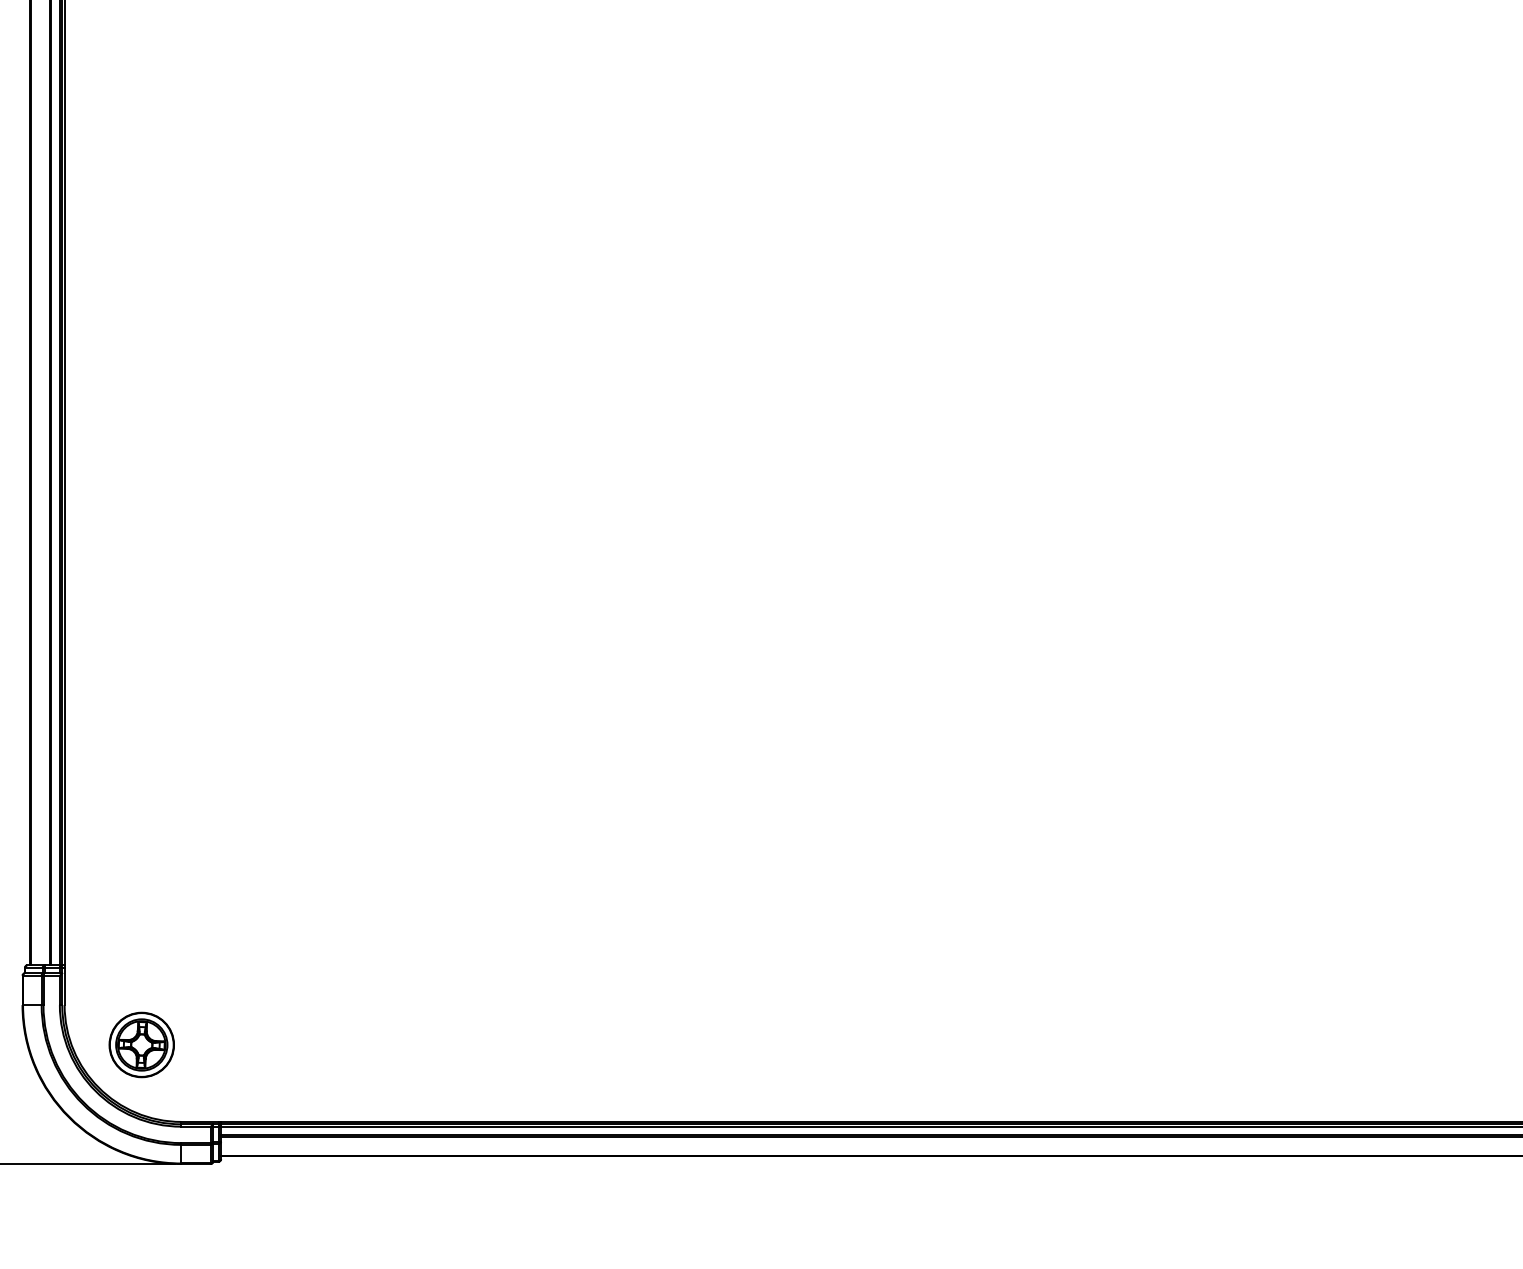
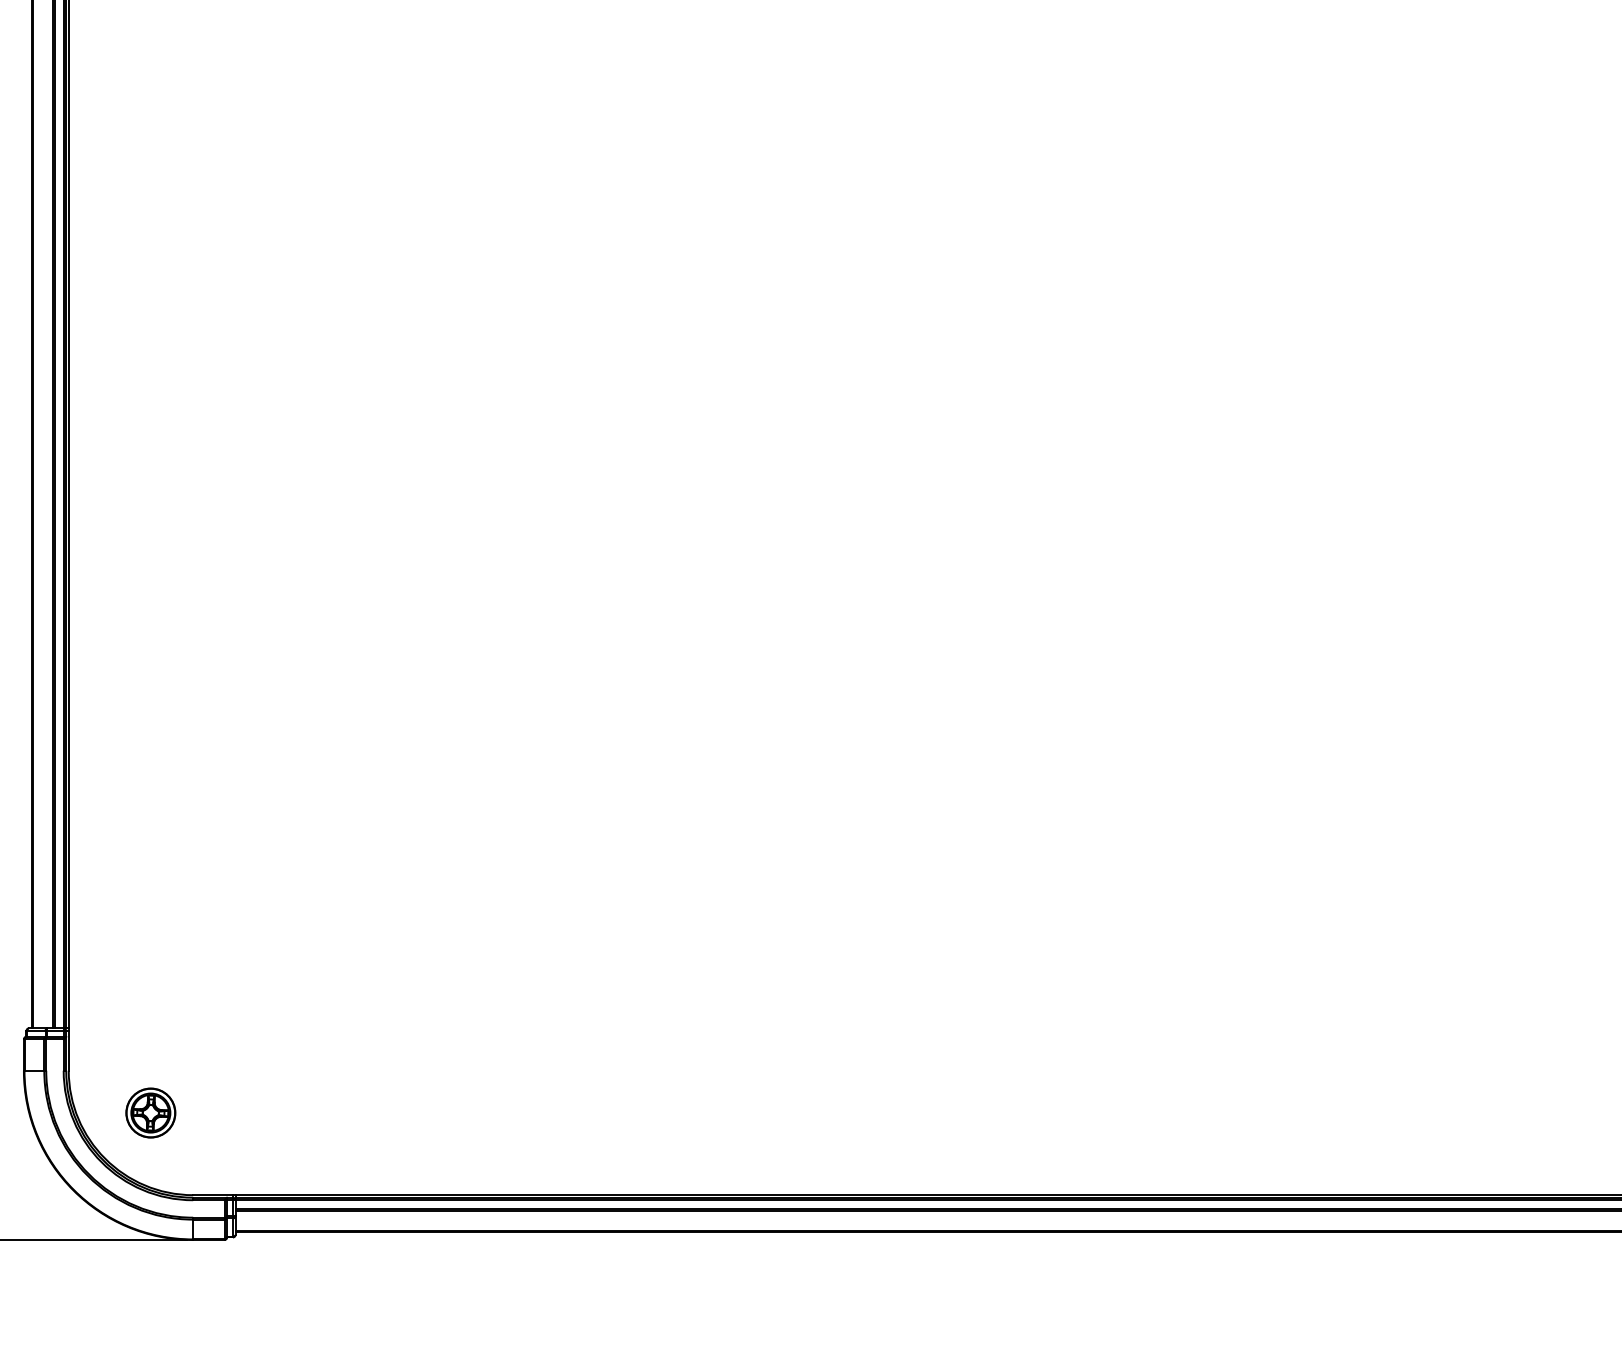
part: (141, 1044) -> (150, 1112), size x0.71

